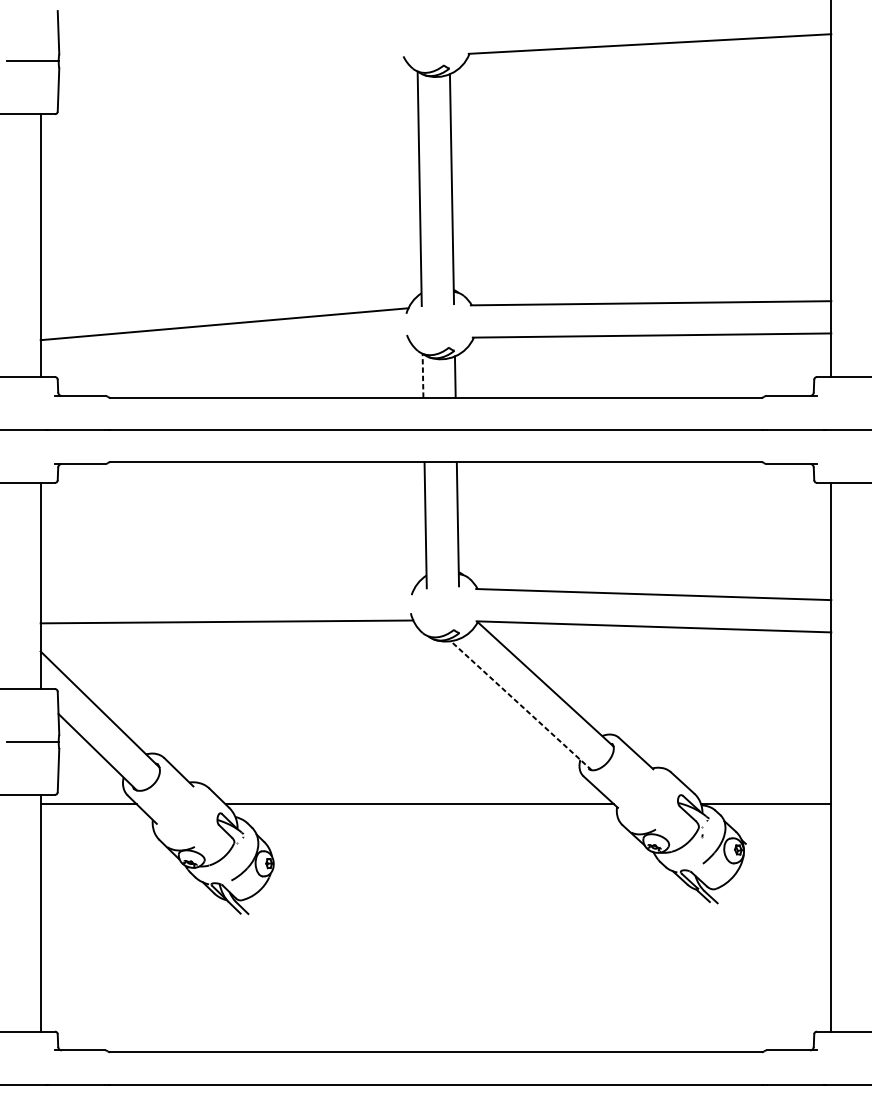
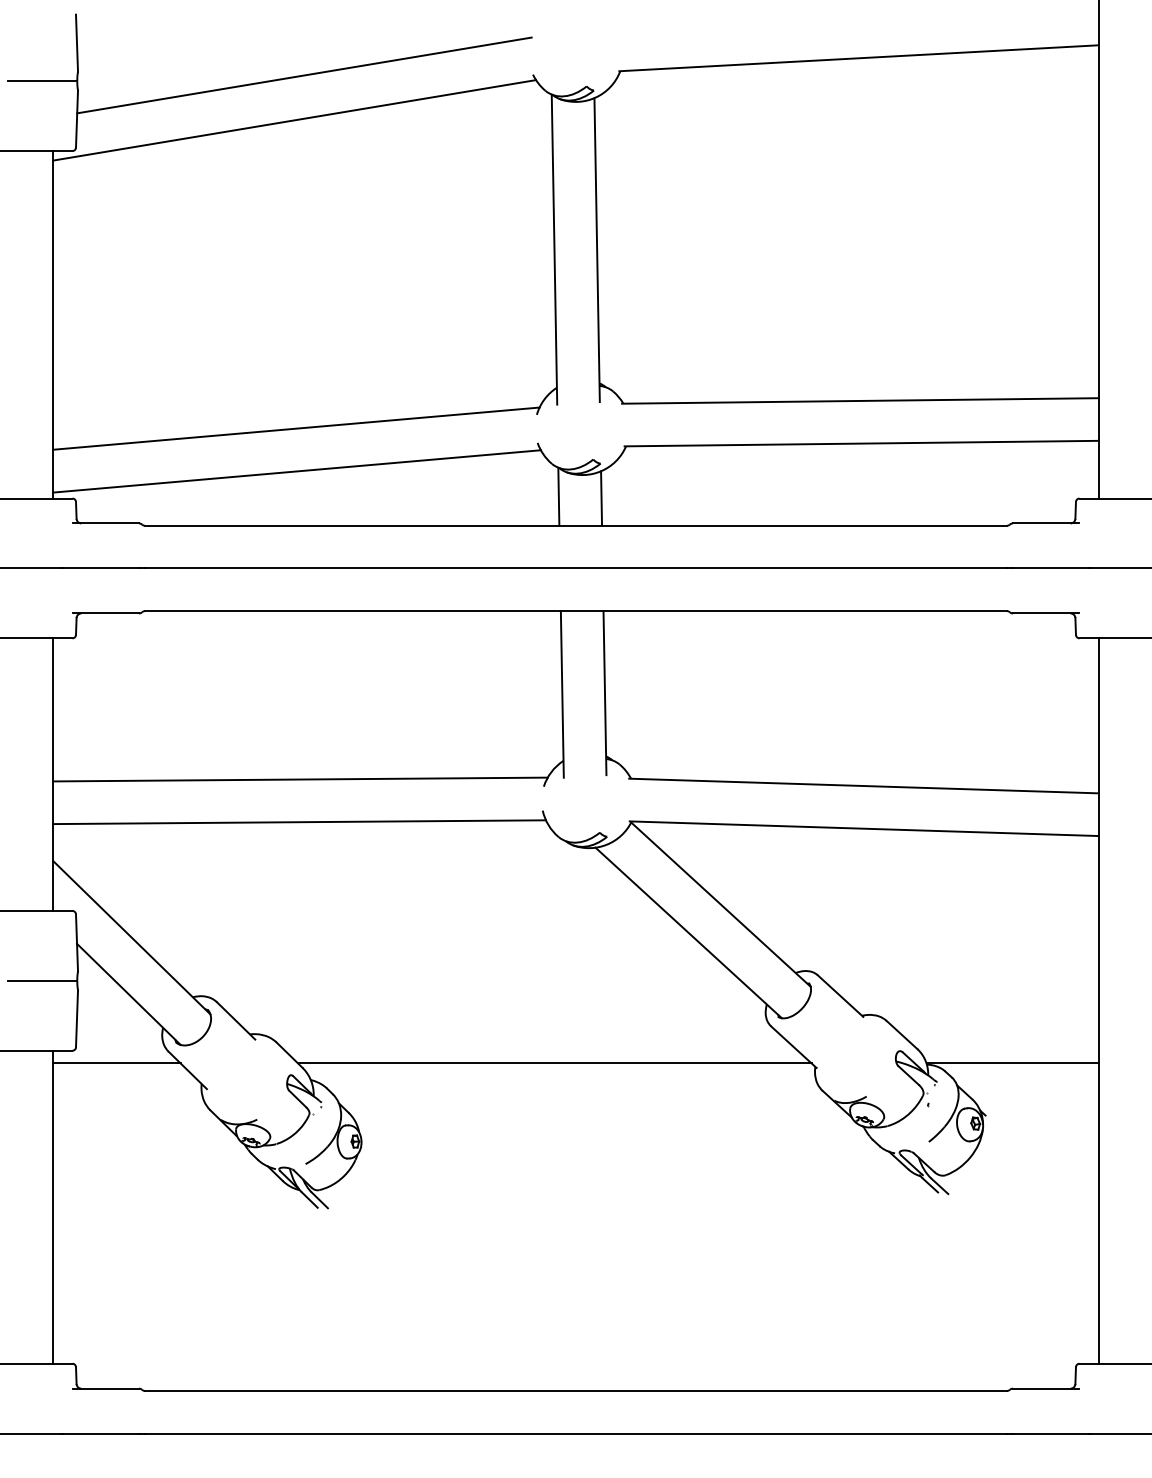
line: (230, 57) -> (304, 75), added
line: (223, 91) -> (294, 120), added
line: (224, 356) -> (296, 471), added
line: (422, 375) -> (558, 496), dashed -> solid
line: (227, 589) -> (300, 779), added
line: (521, 705) -> (688, 932), dashed -> solid

